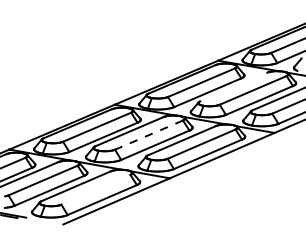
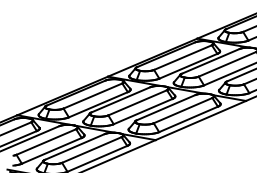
line: (233, 86) -> (210, 60), added
line: (149, 135) -> (138, 103), dashed -> solid
line: (95, 189) -> (91, 149), added

